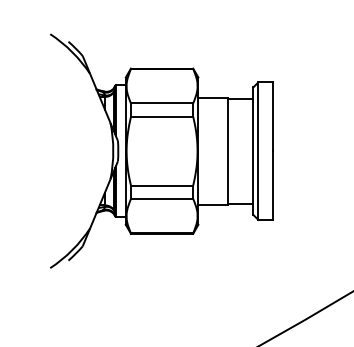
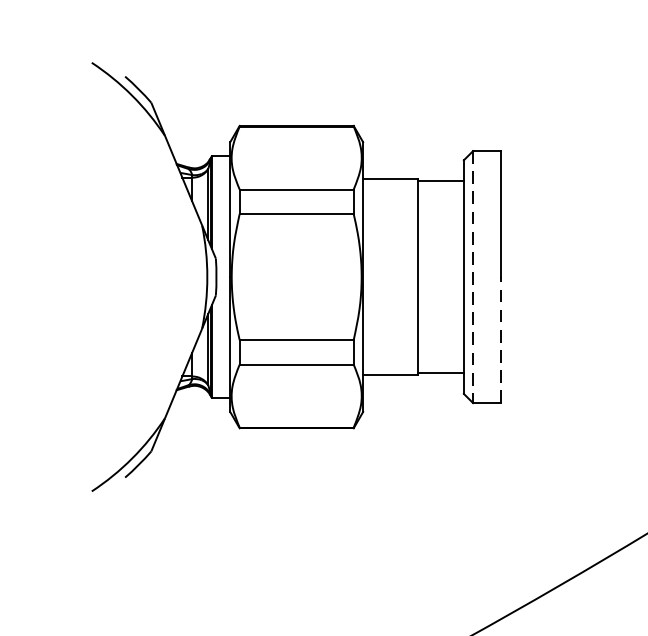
line: (258, 151) -> (473, 277), solid -> dashed
line: (273, 185) -> (500, 339), solid -> dashed

